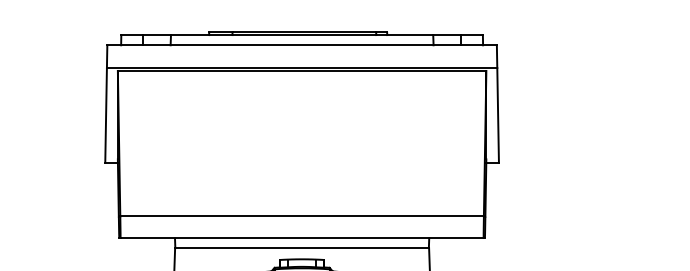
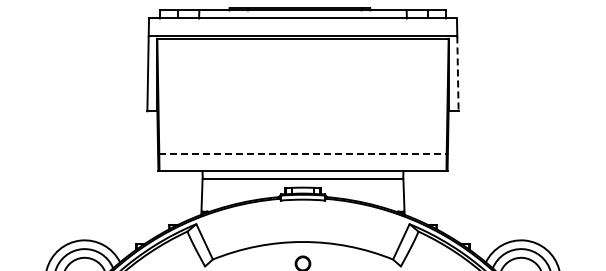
line: (497, 116) -> (457, 74), solid -> dashed
line: (302, 216) -> (303, 153), solid -> dashed

